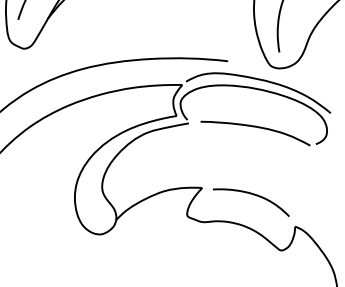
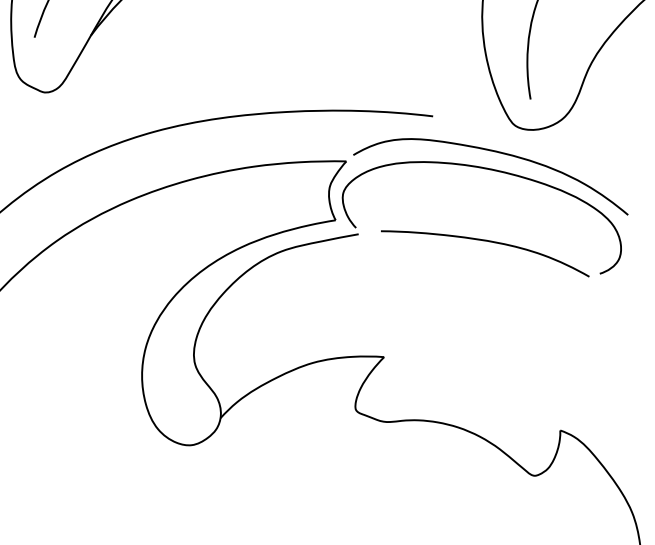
curve: (253, 195) -> (481, 371), removed

